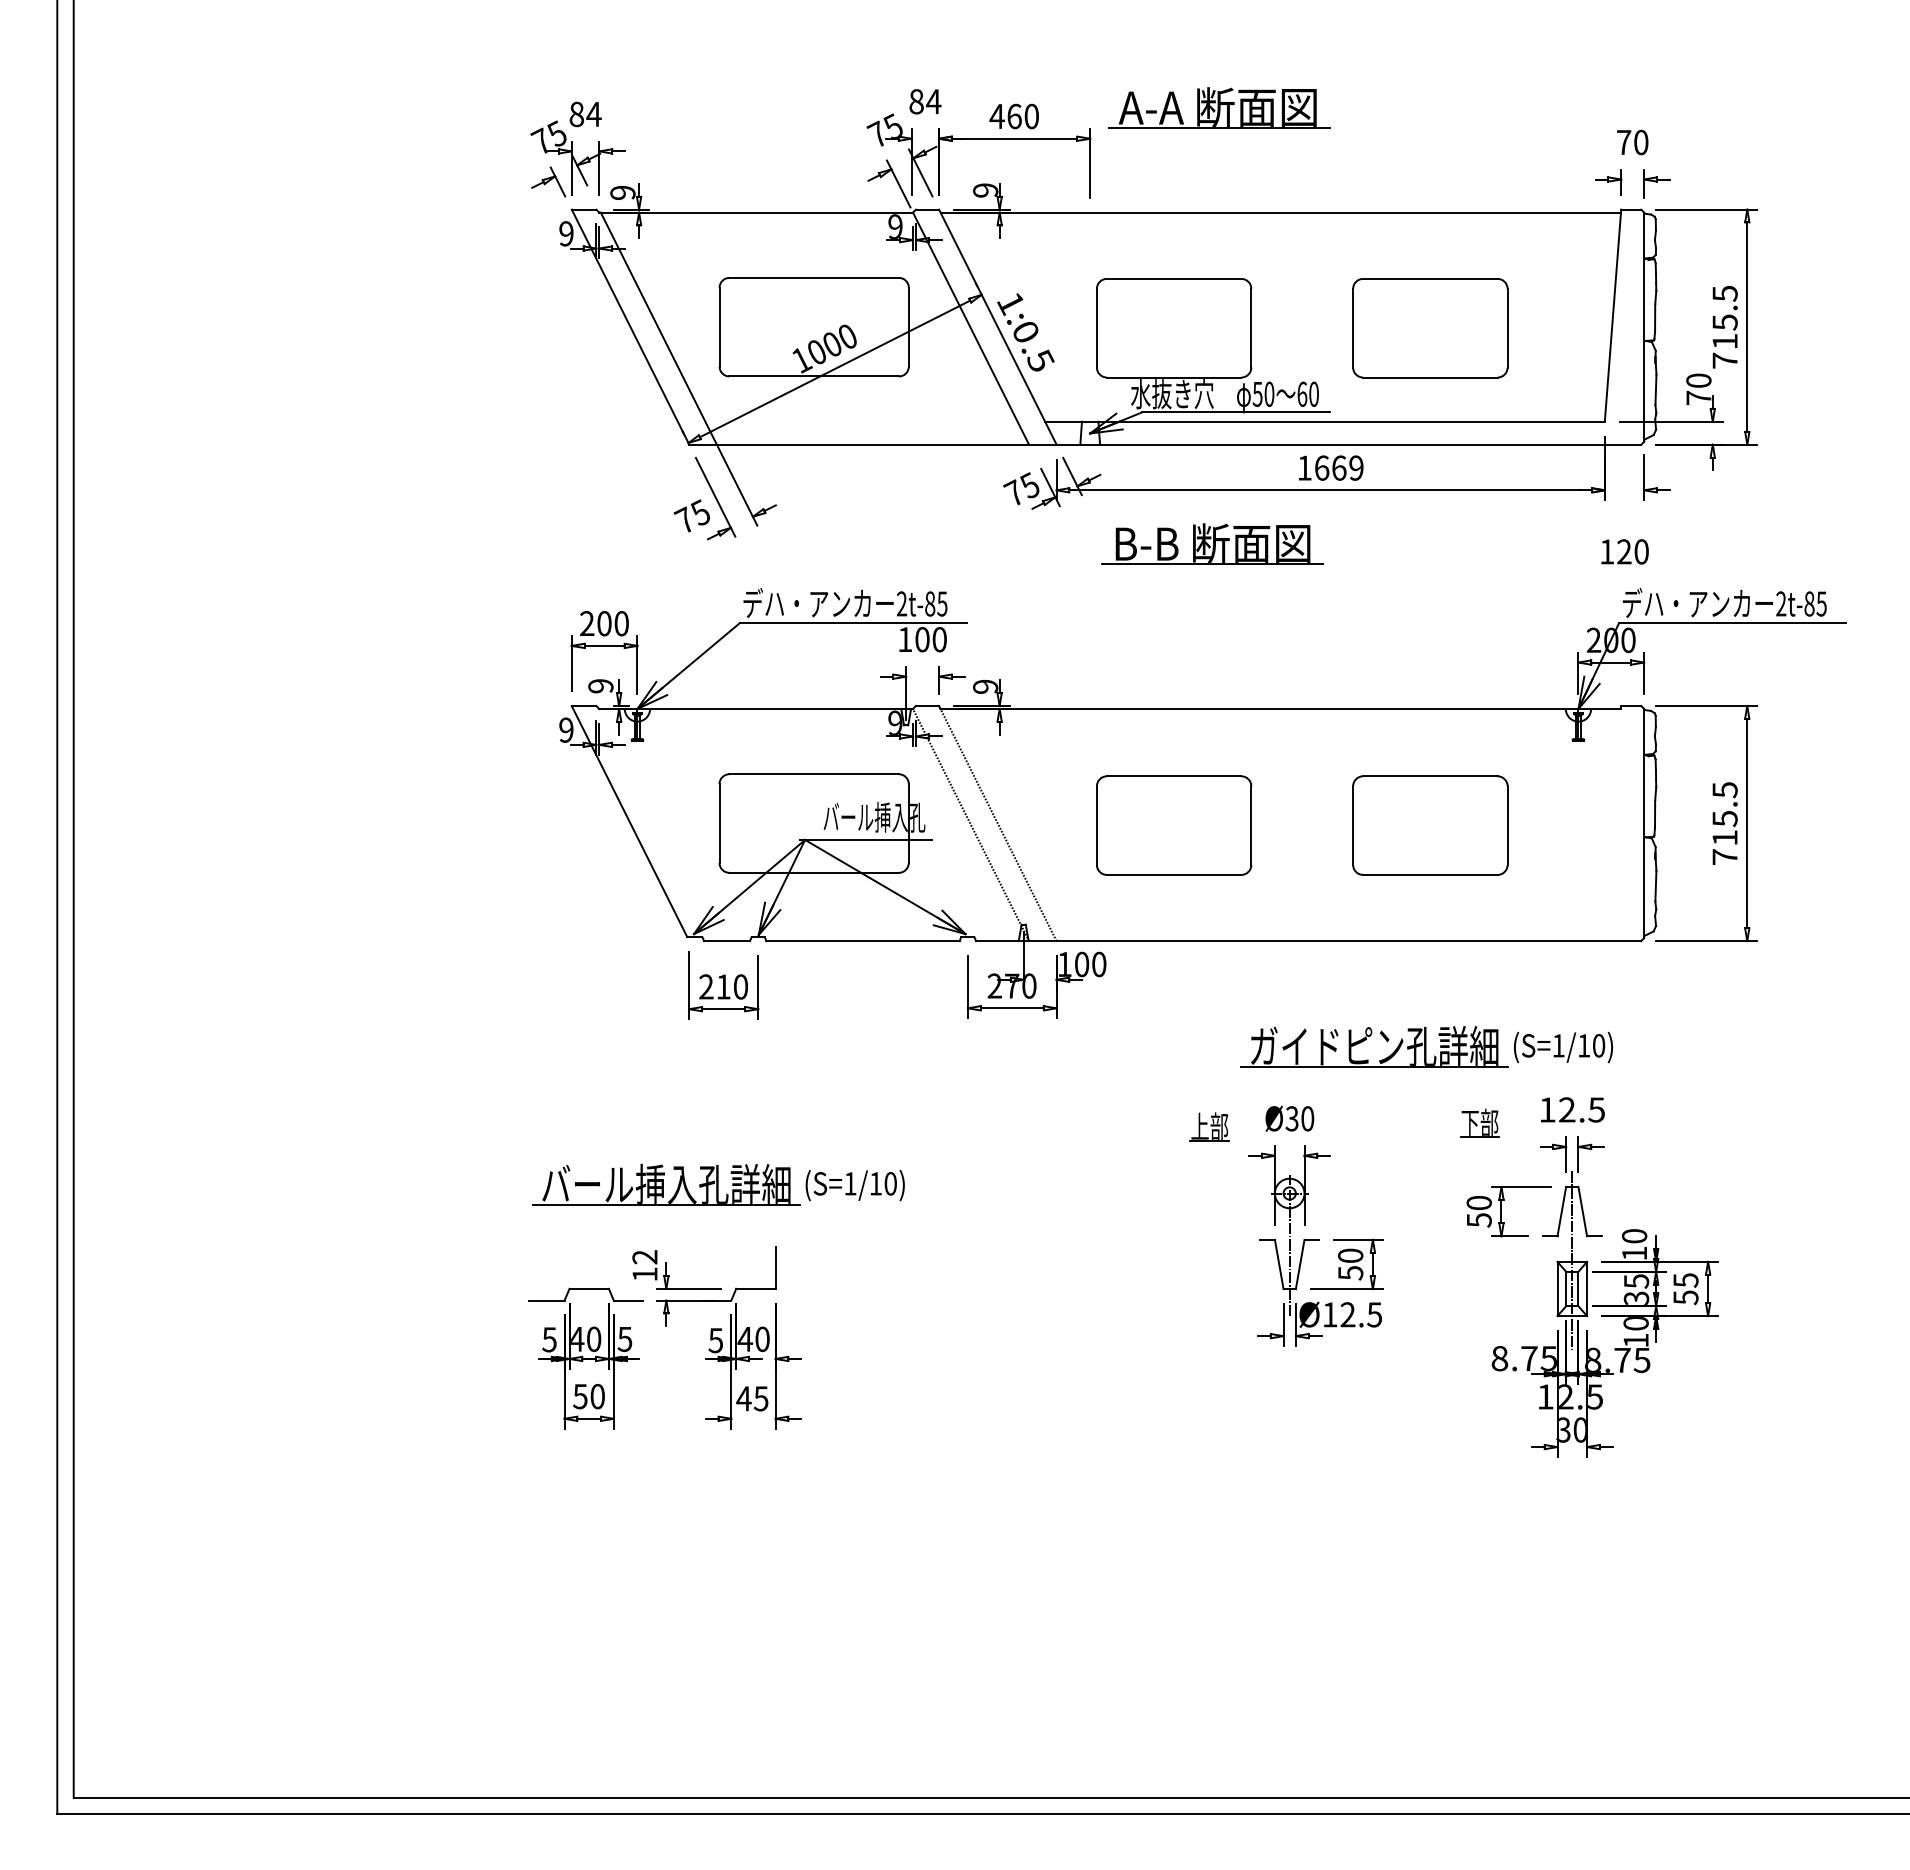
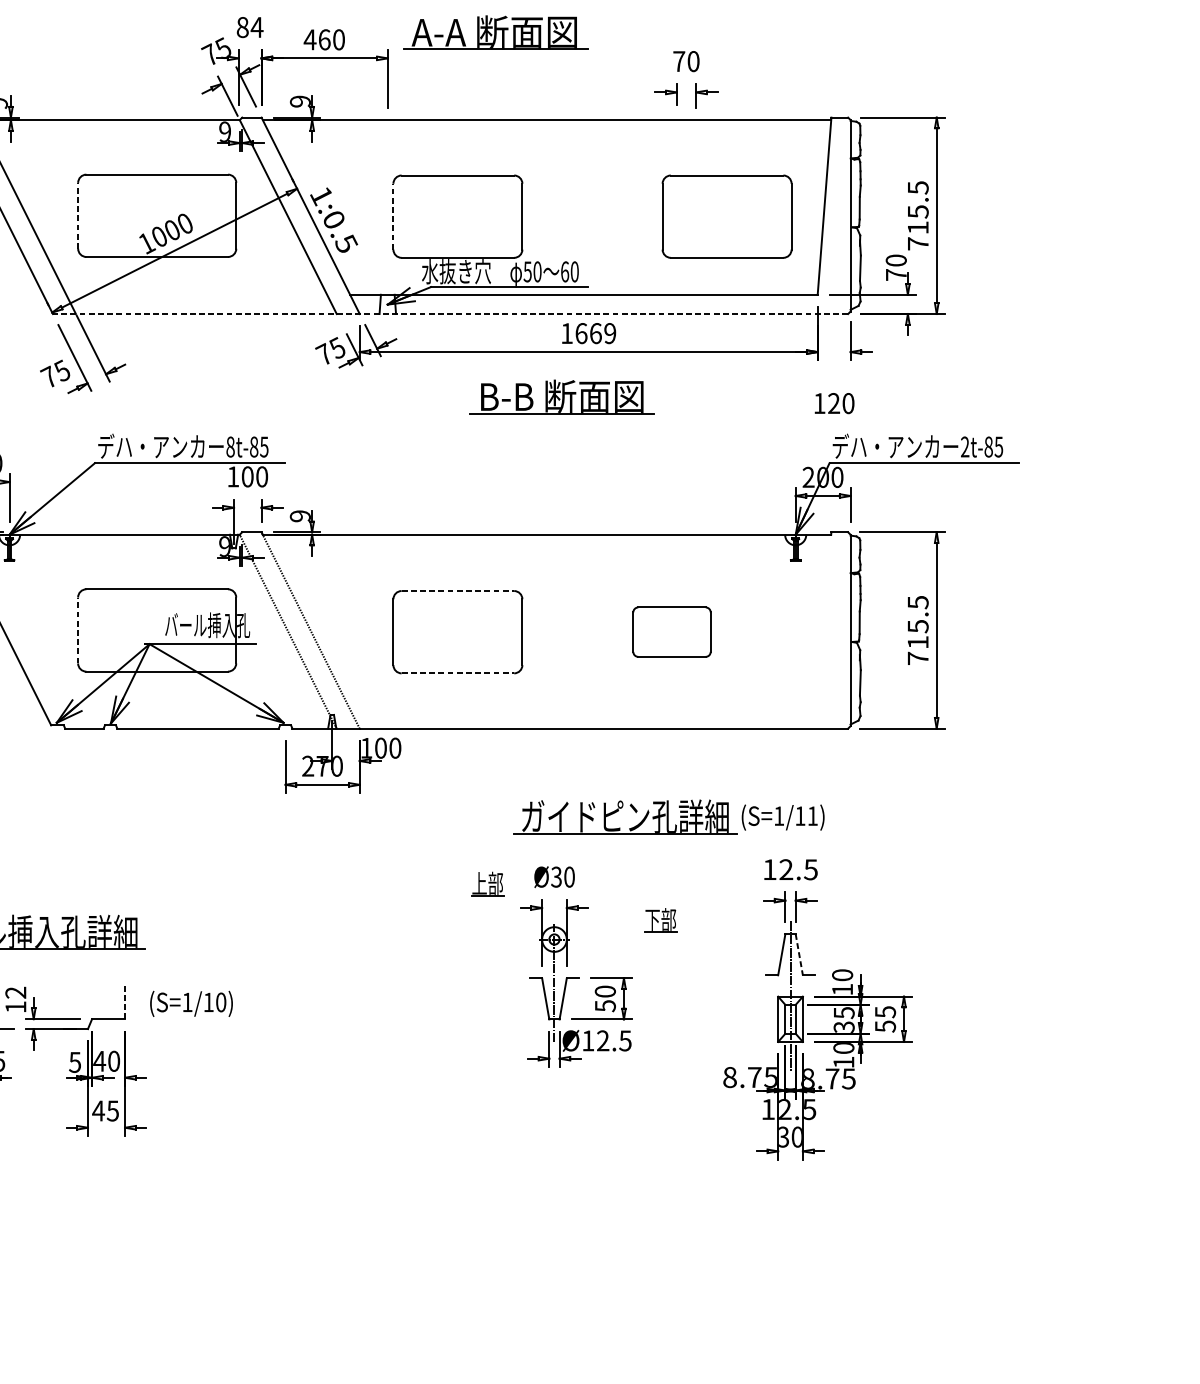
part: (1638, 154) -> (691, 71), moved
line: (719, 326) -> (78, 215), solid -> dashed
line: (1096, 327) -> (393, 216), solid -> dashed
part: (1430, 328) -> (727, 216), moved
line: (1165, 444) -> (450, 313), solid -> dashed
part: (1212, 543) -> (561, 396), moved
text: (902, 603) -> (230, 446), 2t-85 -> 8t-85
line: (1174, 776) -> (458, 591), solid -> dashed
line: (719, 823) -> (78, 630), solid -> dashed
part: (1430, 825) -> (672, 632), size x0.6
line: (1174, 874) -> (458, 673), solid -> dashed
part: (723, 985) -> (81, 765), removed
text: (1599, 1045) -> (813, 815), (S=1/10) -> (S=1/11)
part: (1479, 1122) -> (660, 919), moved
text: (854, 1185) -> (190, 1003), moved
part: (1501, 1211) -> (731, 954), removed
line: (1582, 1212) -> (799, 955), solid -> dashed
line: (775, 1268) -> (124, 1002), solid -> dashed

